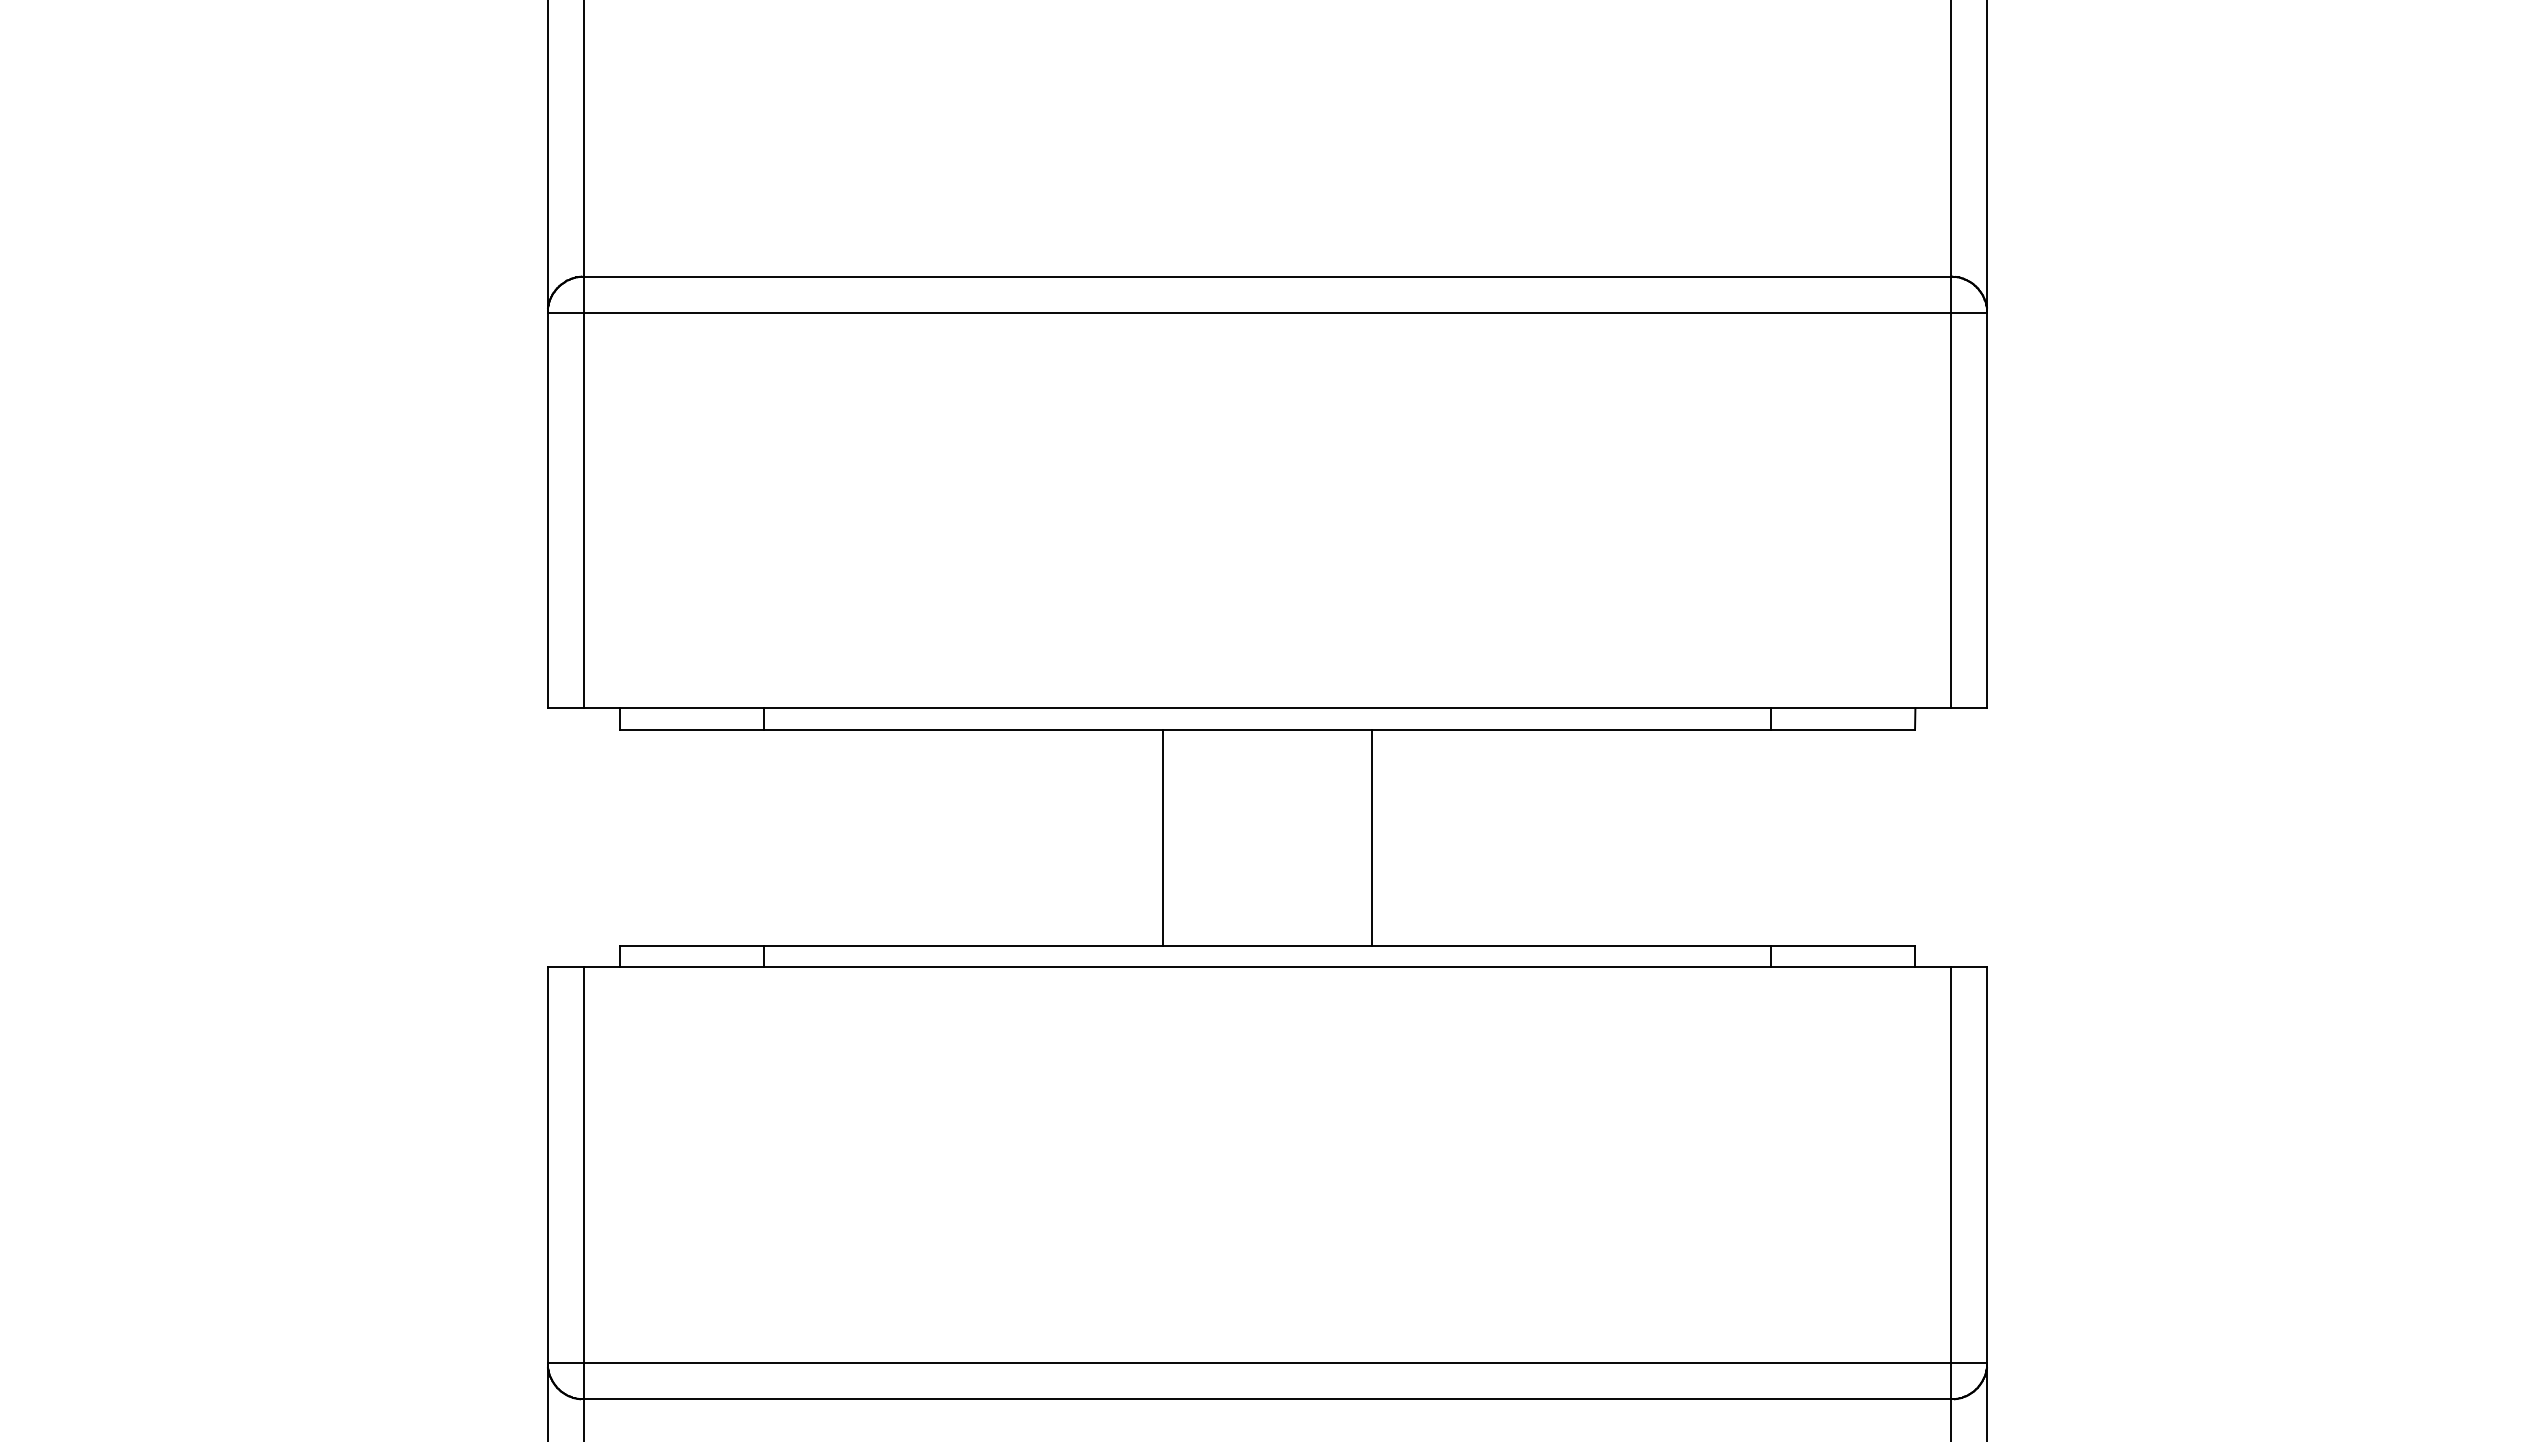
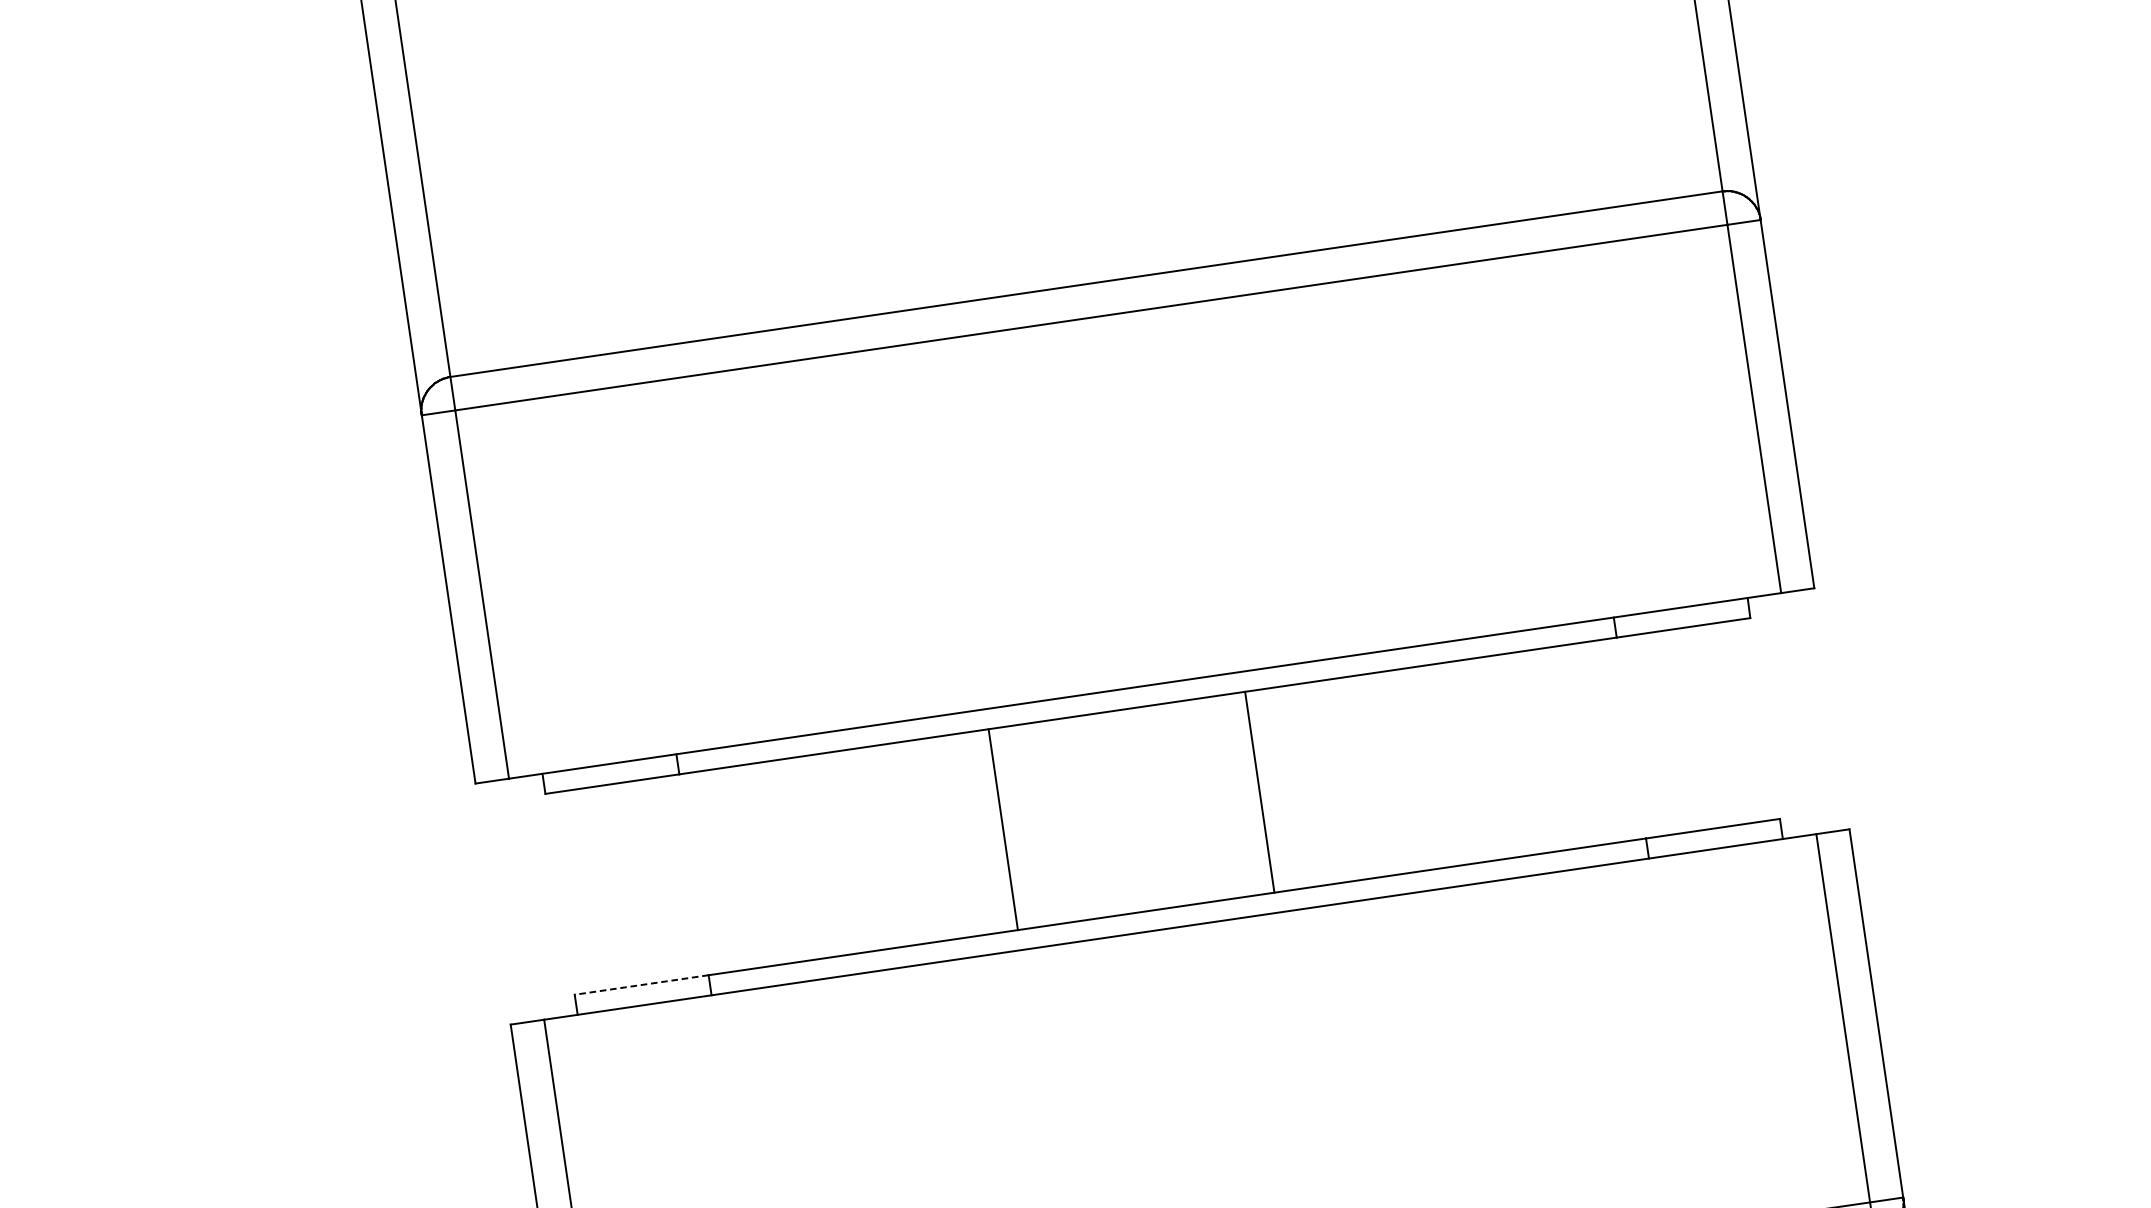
line: (1163, 837) -> (1003, 829), moved
line: (691, 945) -> (641, 984), solid -> dashed

